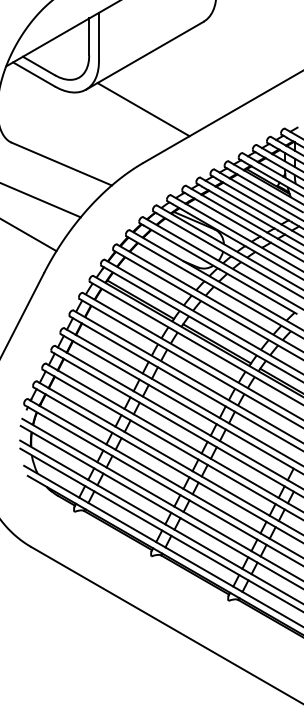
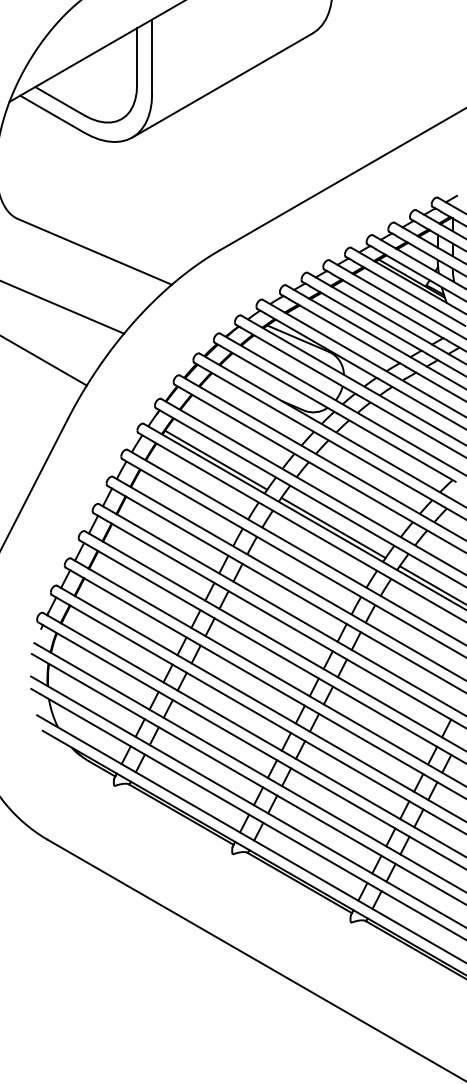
line: (143, 109) -> (220, 168), removed

